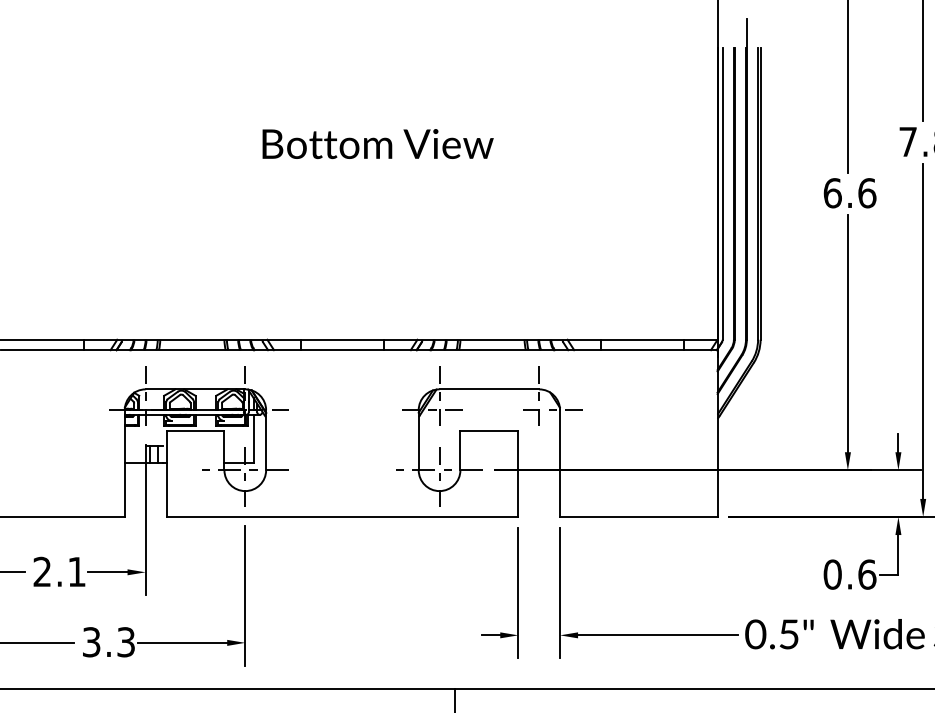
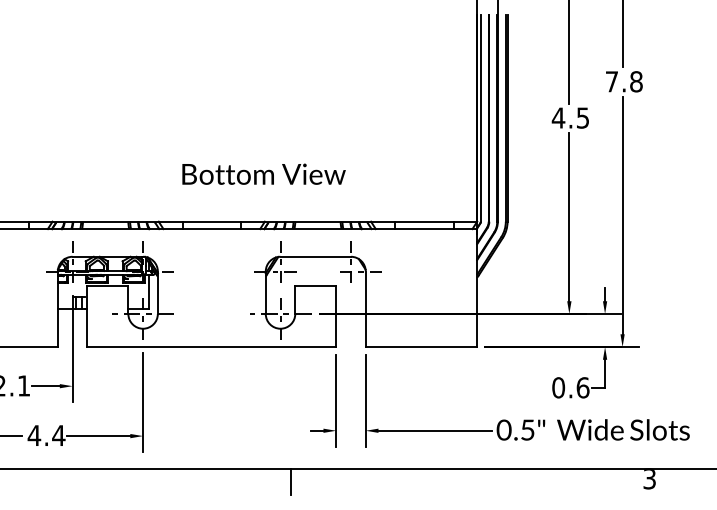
text: (377, 142) -> (263, 173), moved
text: (849, 192) -> (570, 117), 6.6 -> 4.5
text: (108, 642) -> (46, 435), 3.3 -> 4.4

